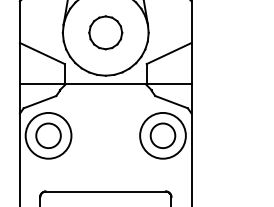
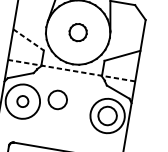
part: (105, 32) -> (77, 32), size x0.7
line: (42, 53) -> (28, 39), solid -> dashed
line: (105, 84) -> (71, 70), solid -> dashed
circle: (93, 125) -> (57, 99), added
circle: (48, 135) -> (22, 101), size x0.6

